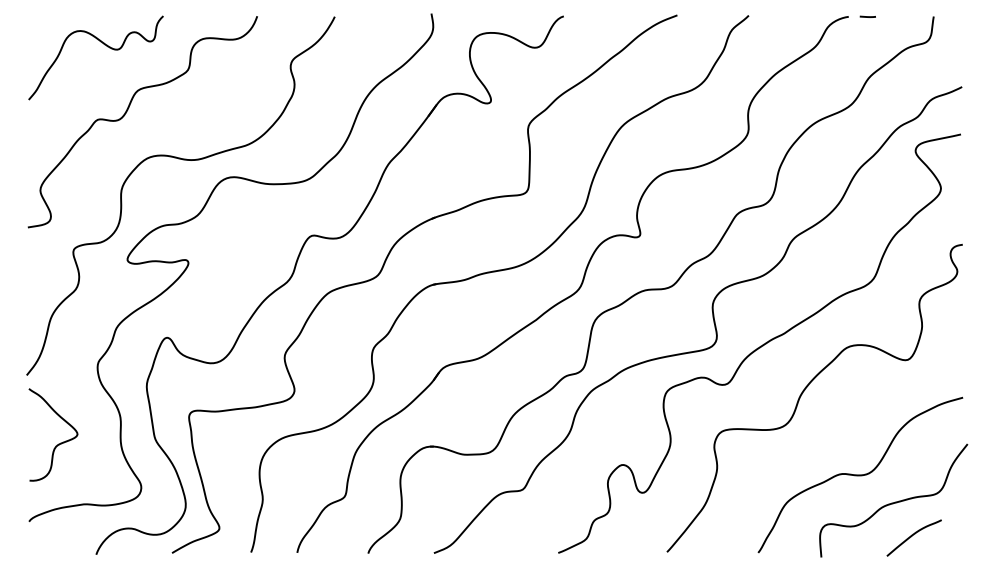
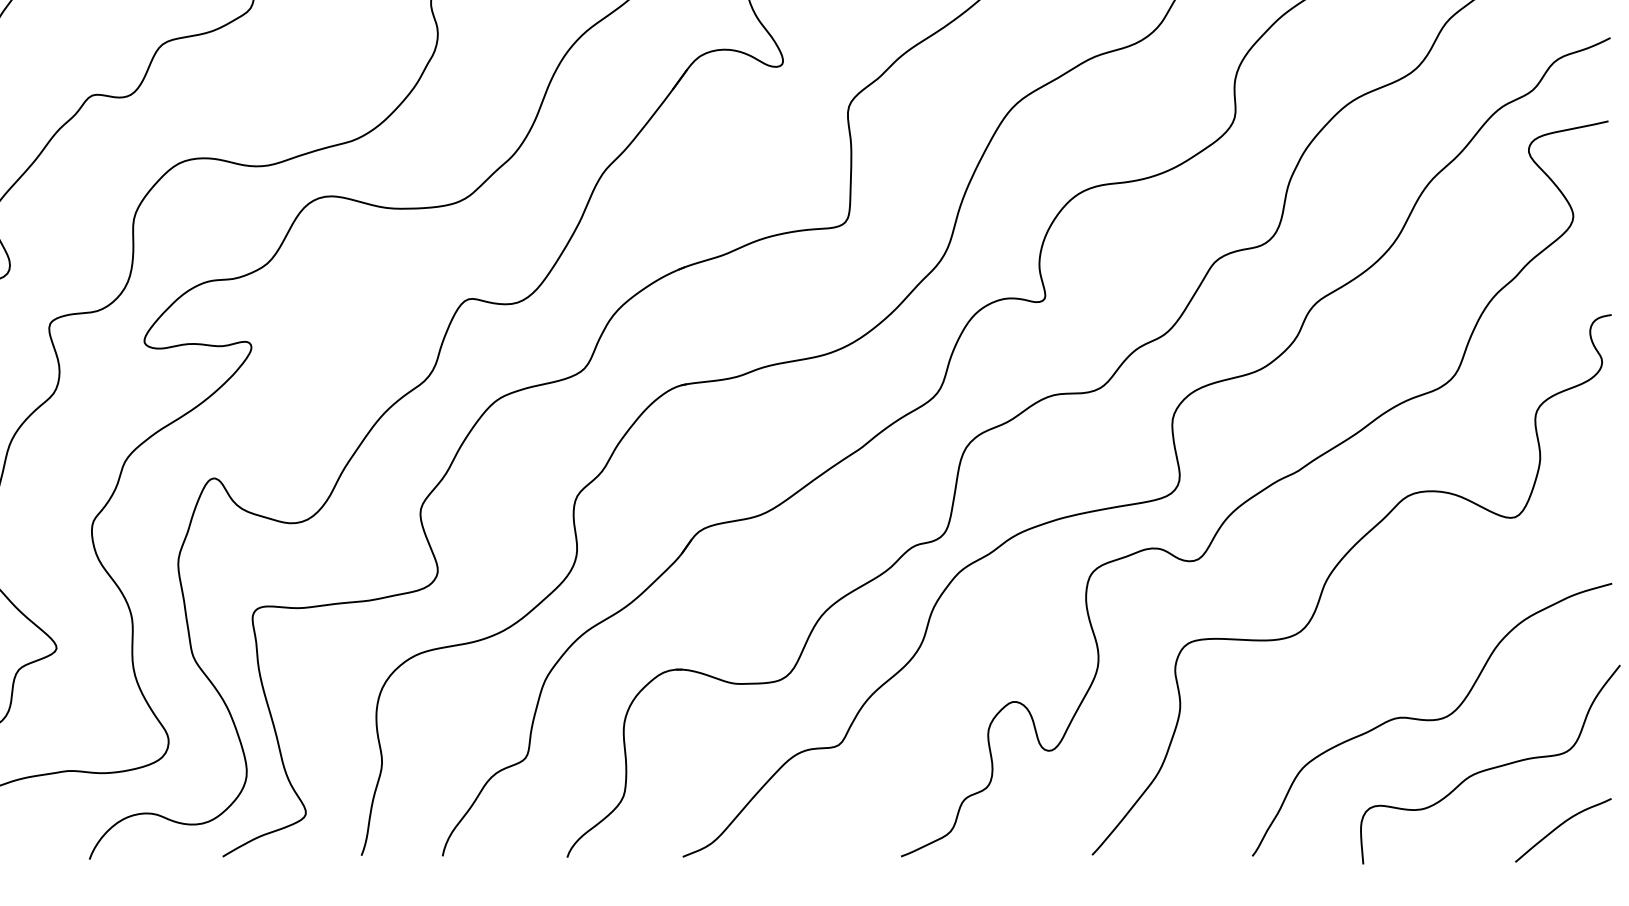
curve: (912, 536) -> (1560, 827), moved

